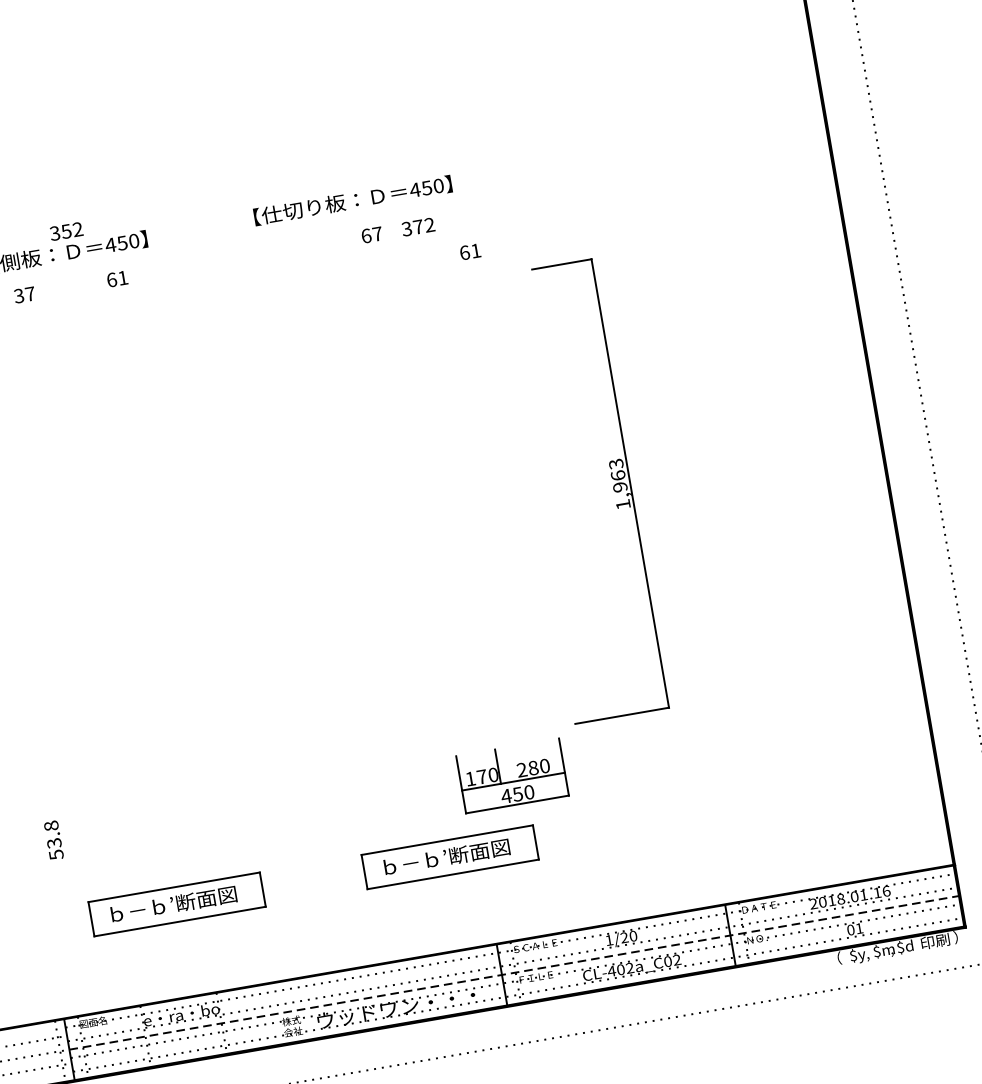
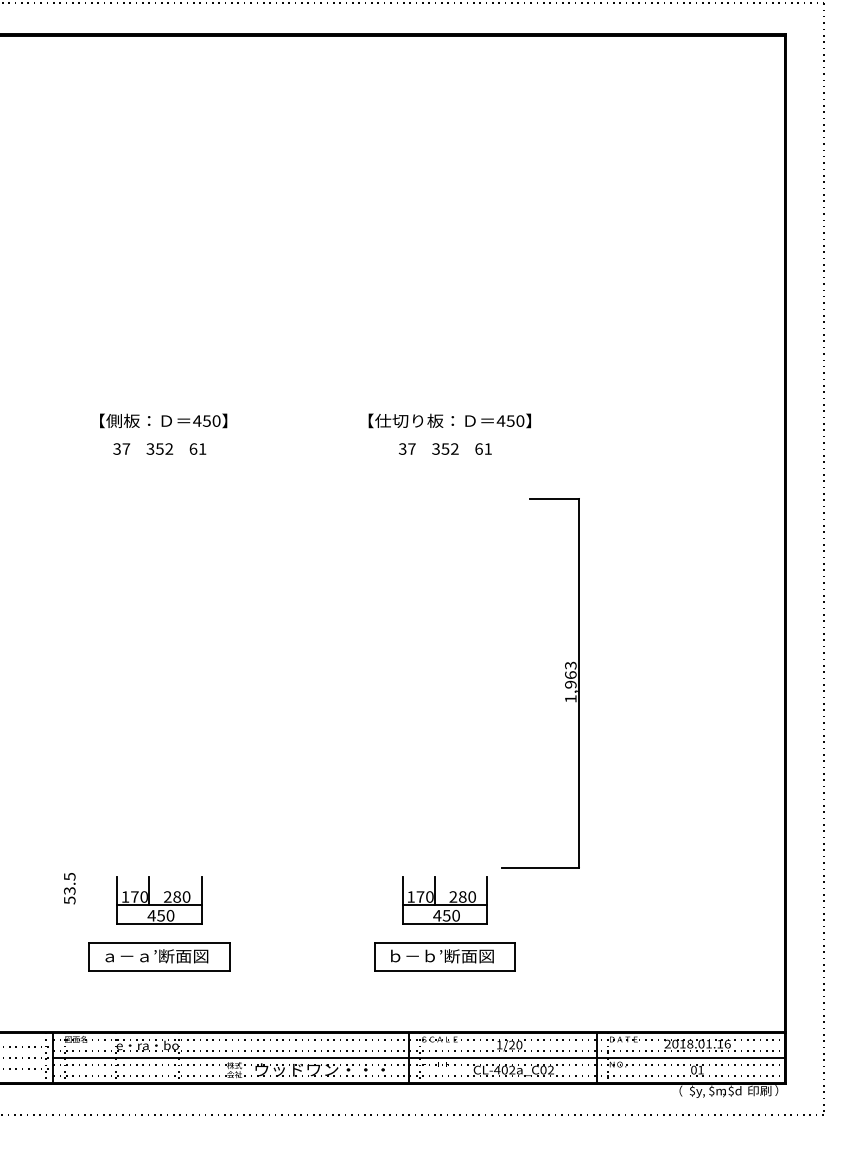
text: (352, 200) -> (449, 420), moved
text: (418, 226) -> (445, 448), 372 -> 352
text: (65, 230) -> (159, 448), moved
text: (366, 235) -> (402, 448), 67 -> 37
text: (470, 251) -> (483, 448), moved
text: (50, 825) -> (69, 876), 53.8 -> 53.5
part: (165, 836) -> (159, 900), added
part: (449, 857) -> (444, 956), moved
text: (138, 909) -> (127, 955), ｂ－ｂ’断面図 -> ａ－ａ’断面図
line: (514, 972) -> (419, 1057), dashed -> solid

